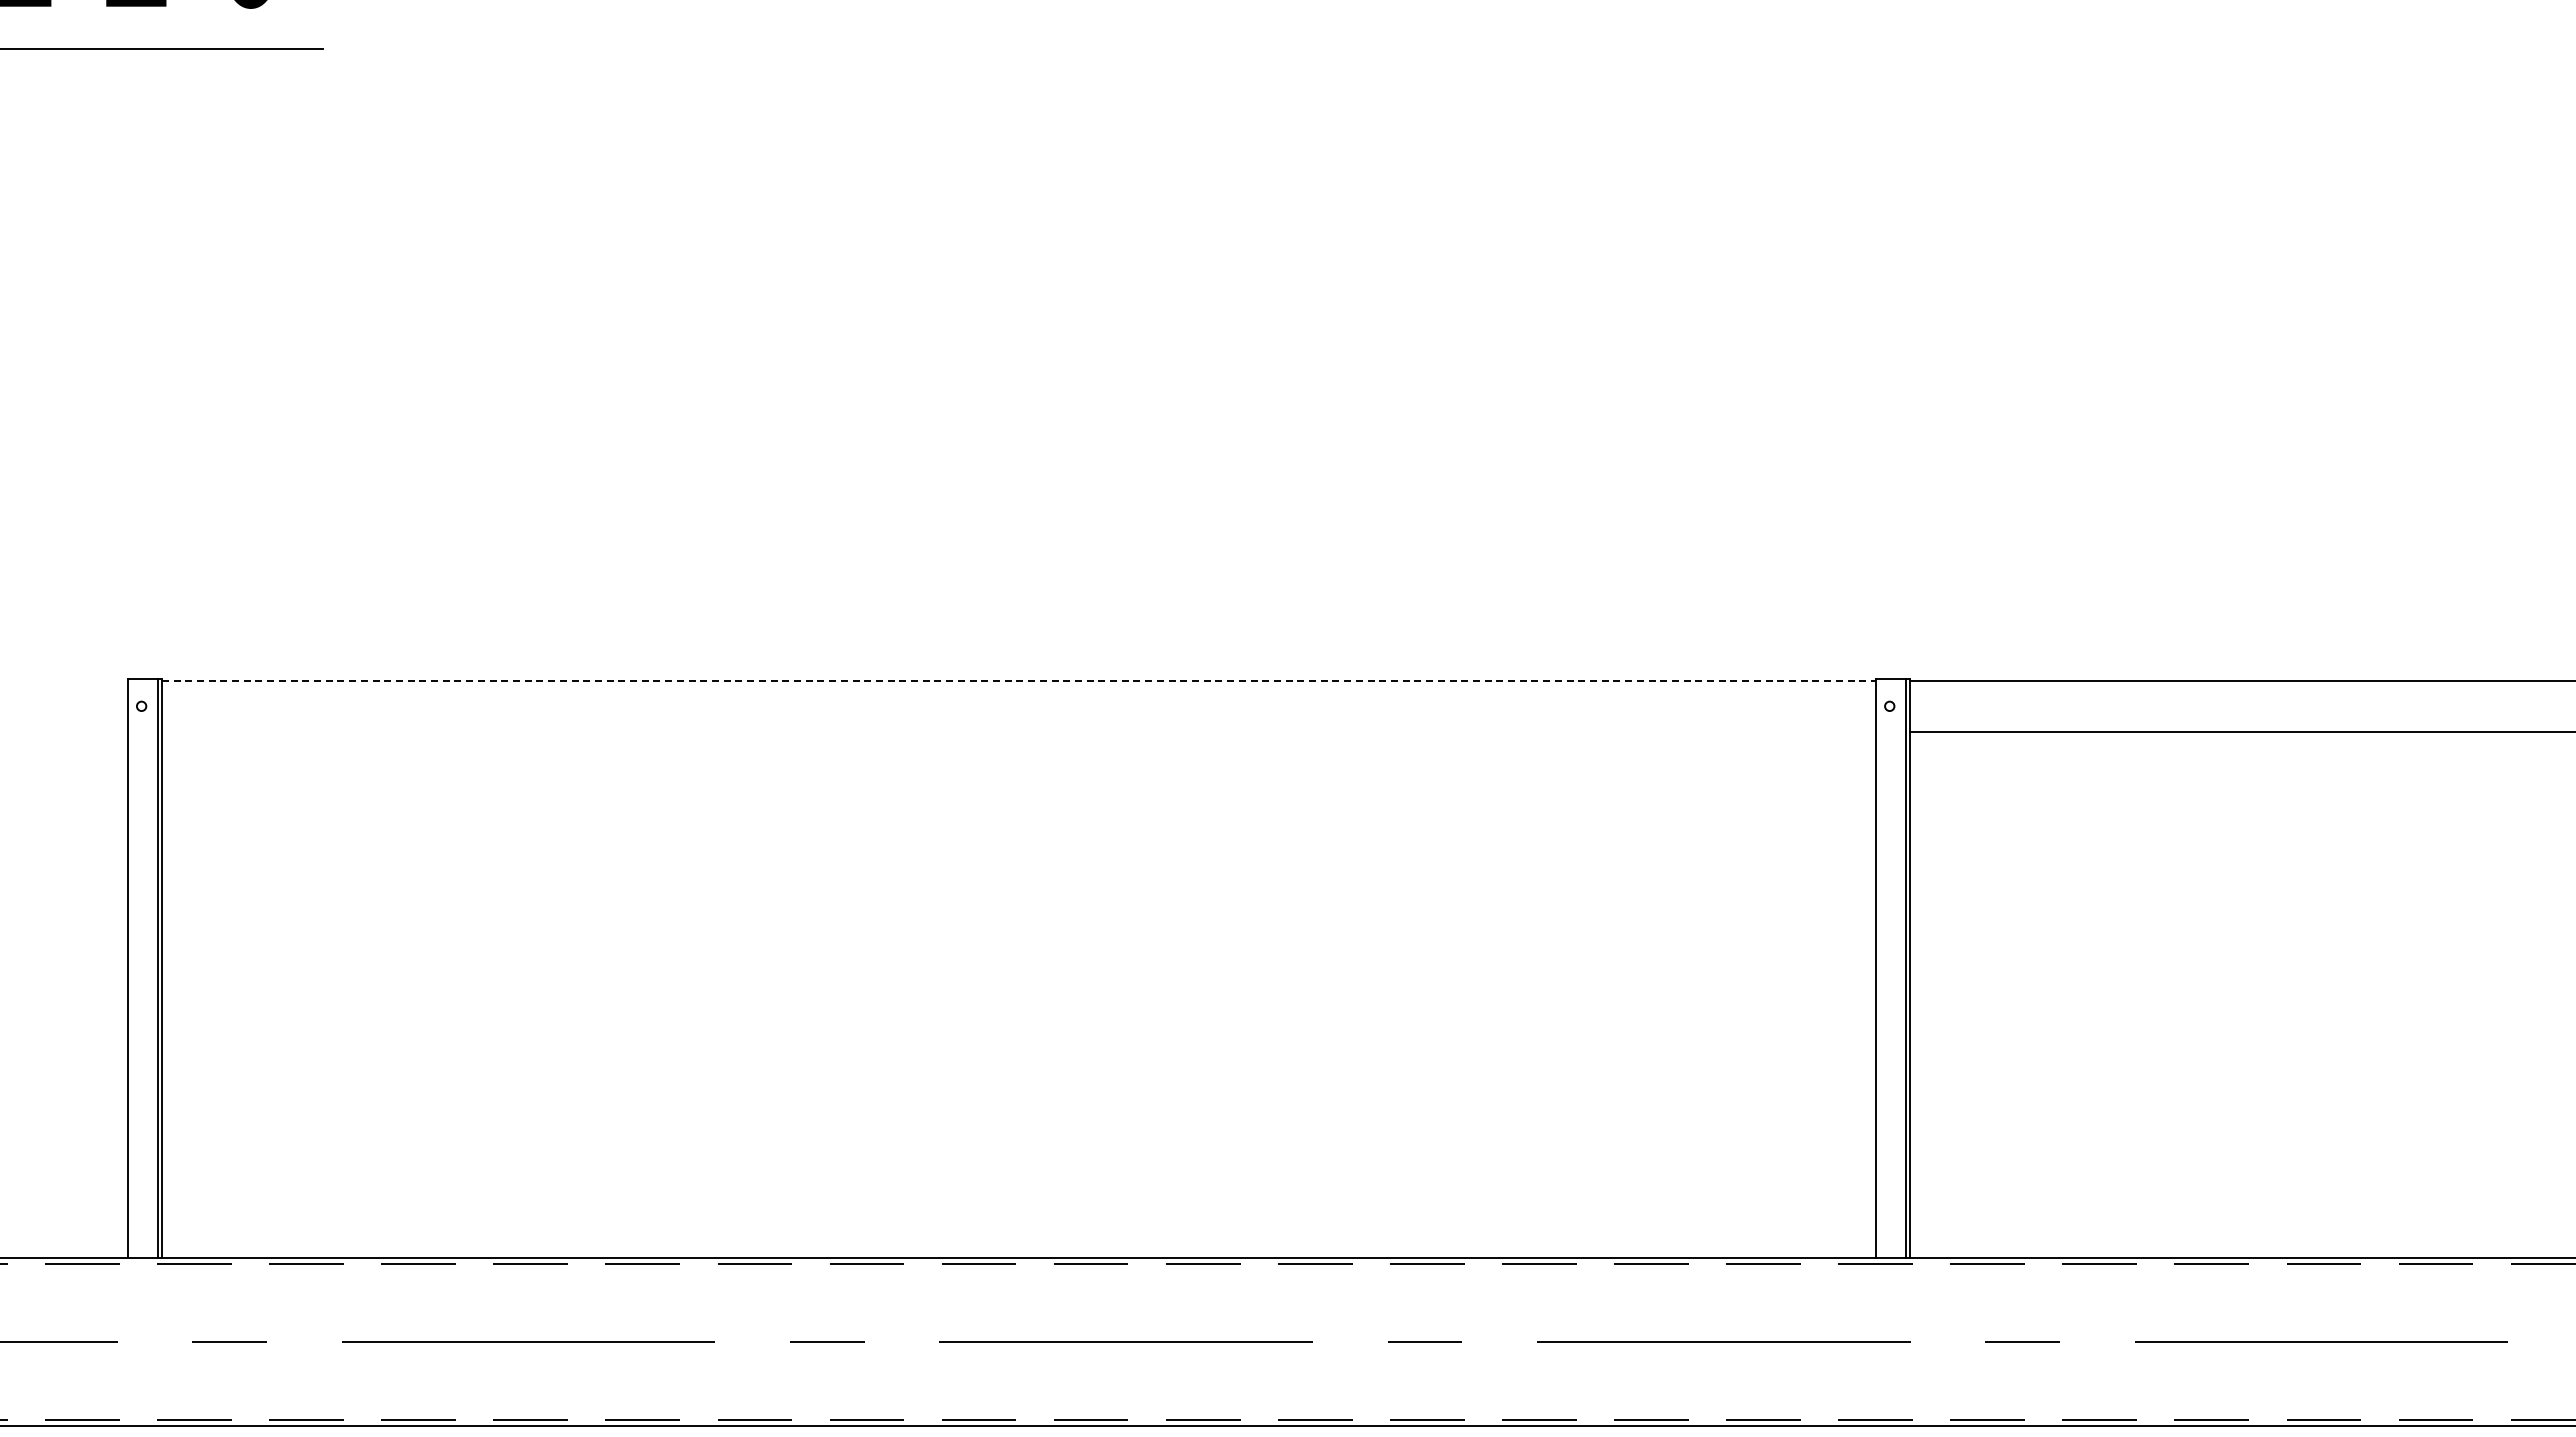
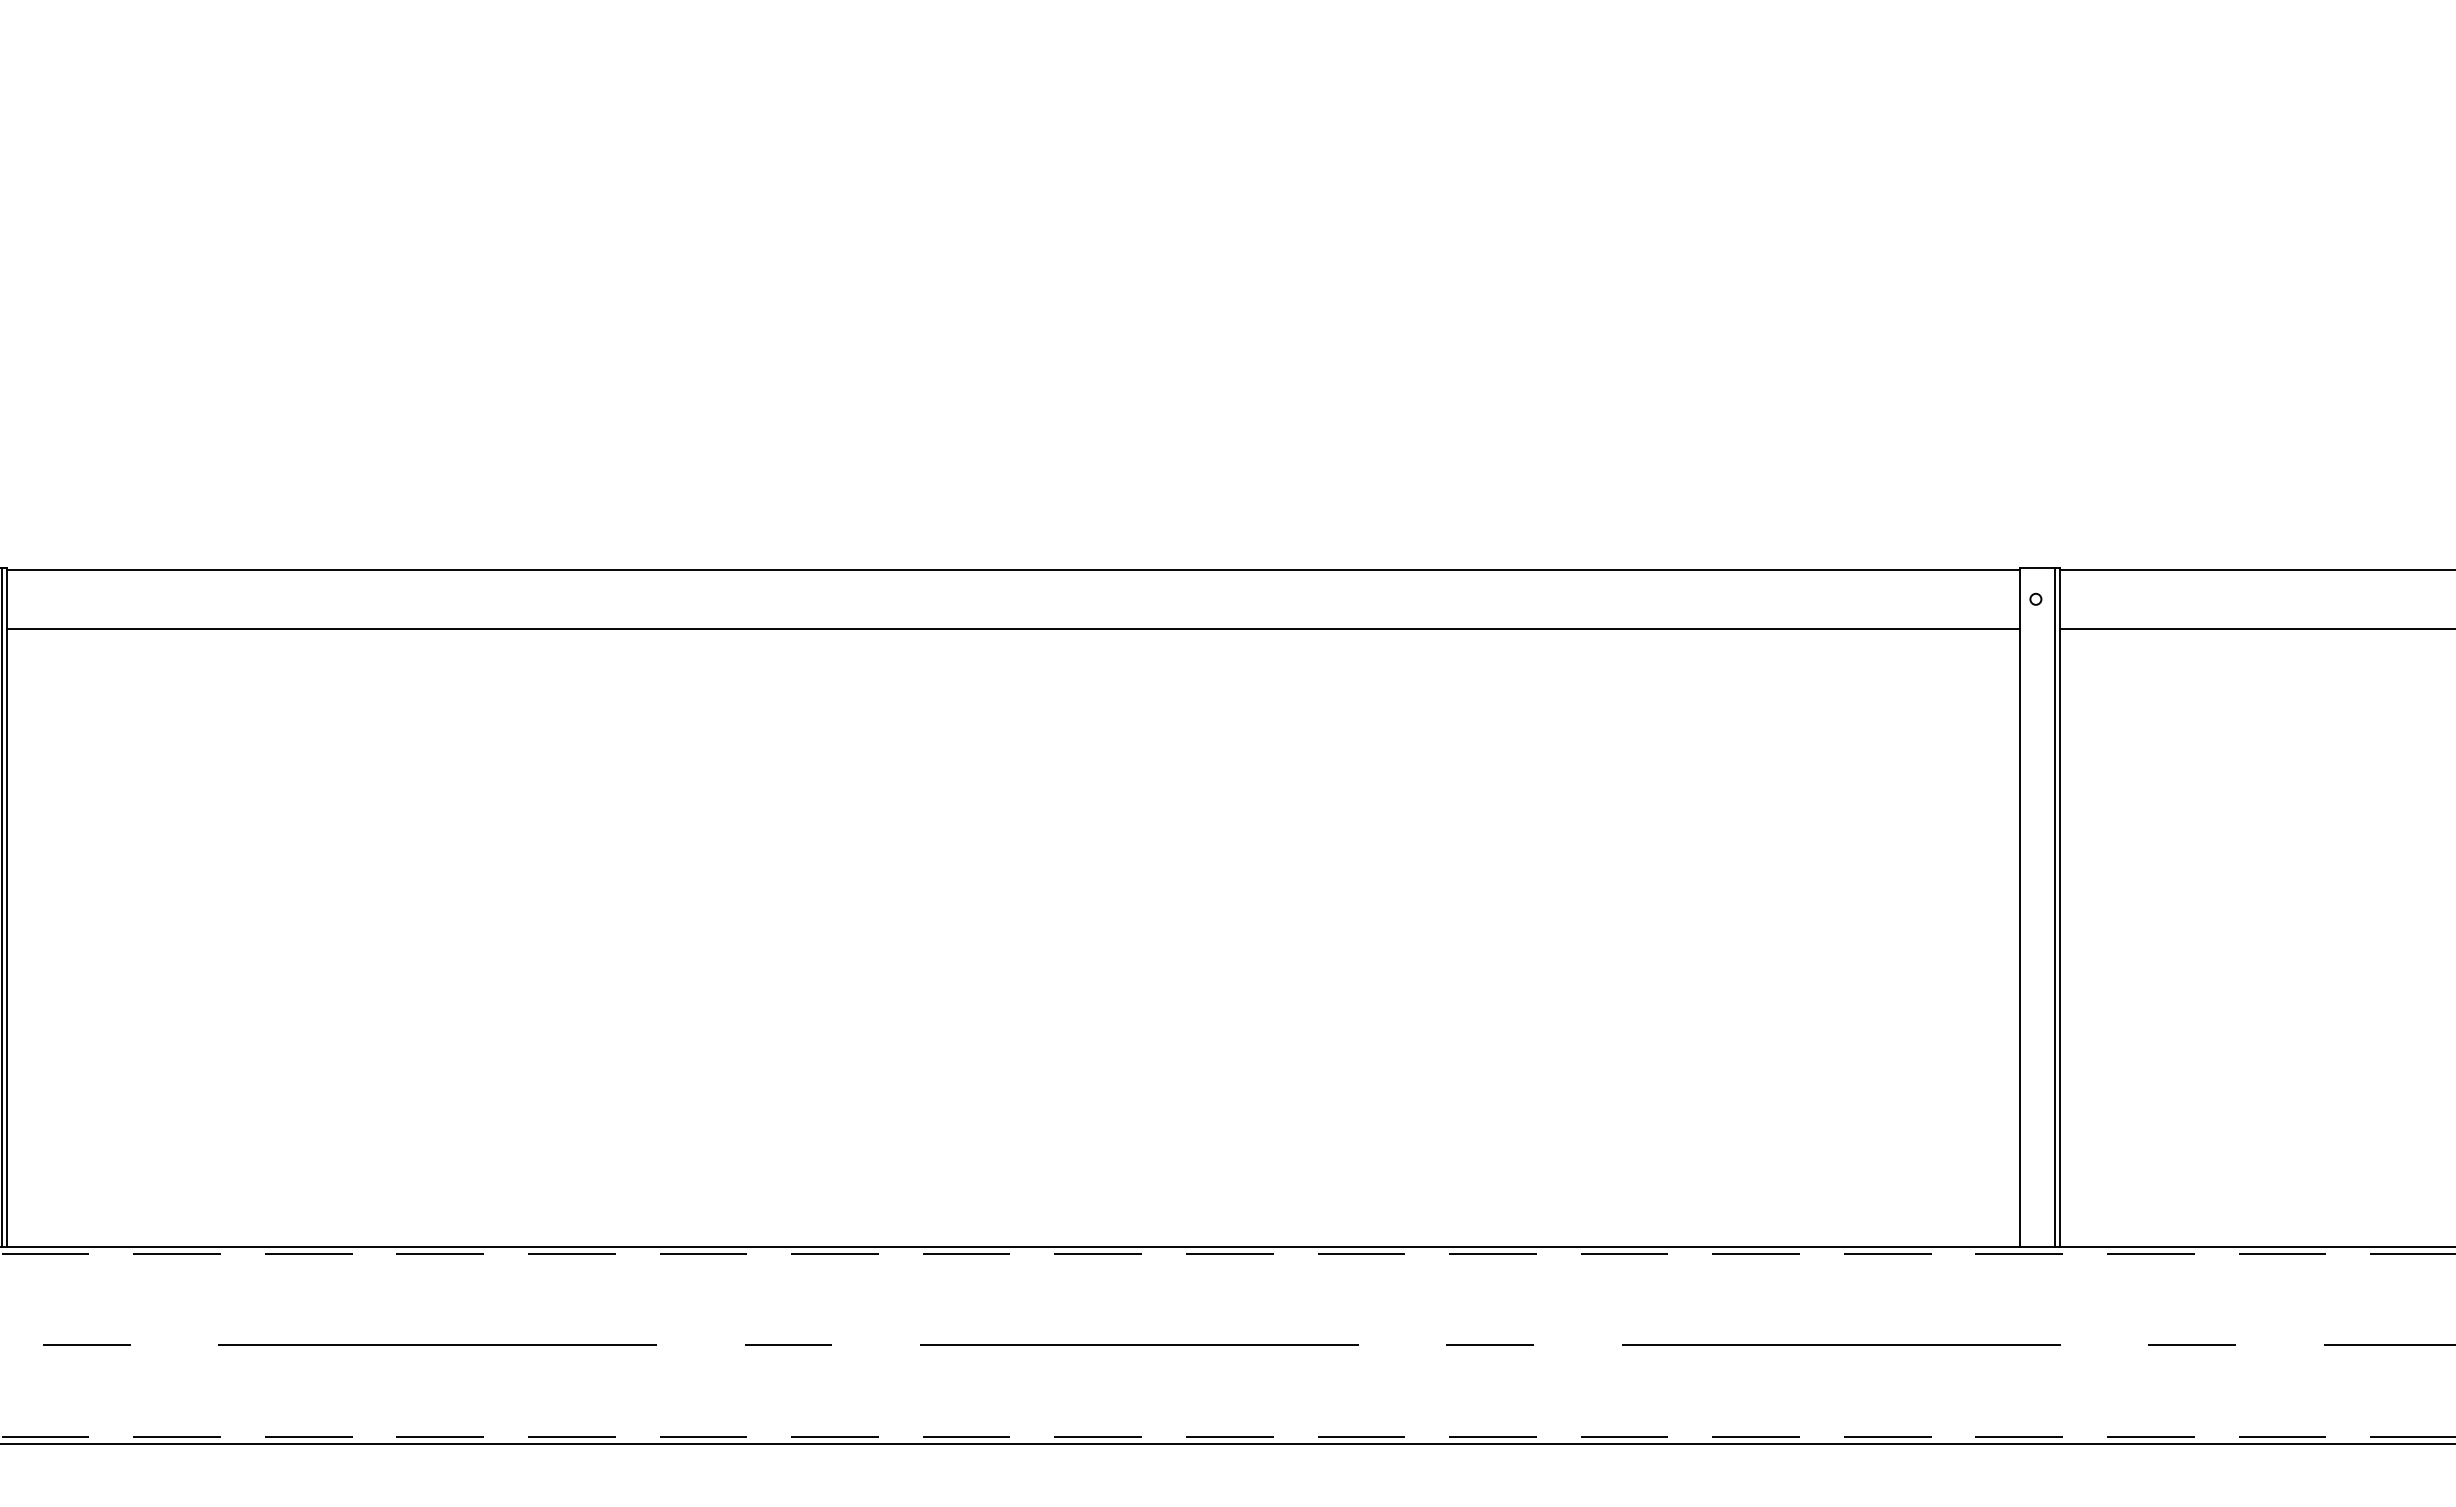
line: (1019, 681) -> (1014, 570), dashed -> solid
line: (1018, 731) -> (1012, 628), added

